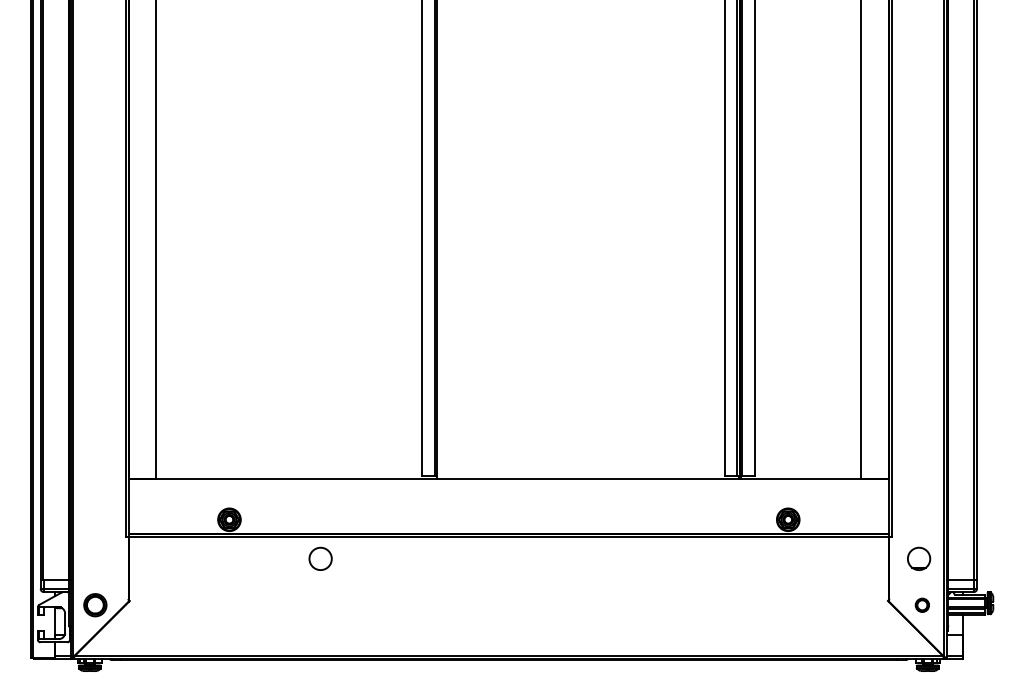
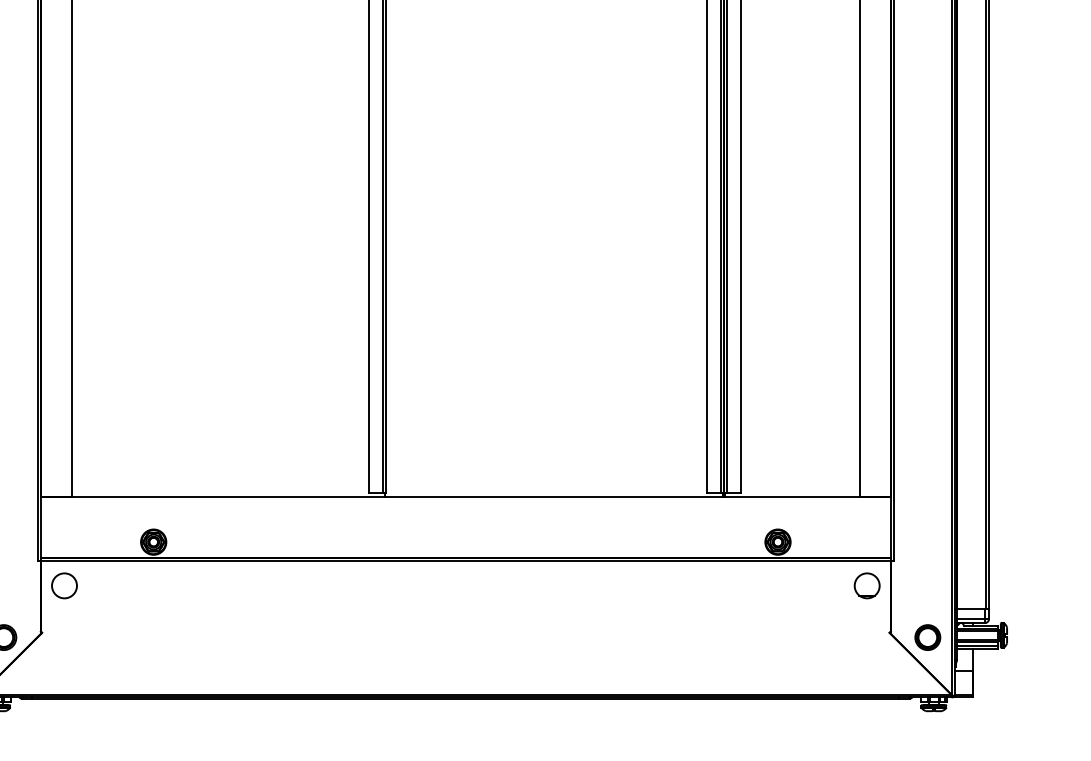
circle: (320, 558) -> (64, 585), moved
circle: (919, 558) -> (867, 585), moved
part: (922, 605) -> (928, 637), size x1.67

